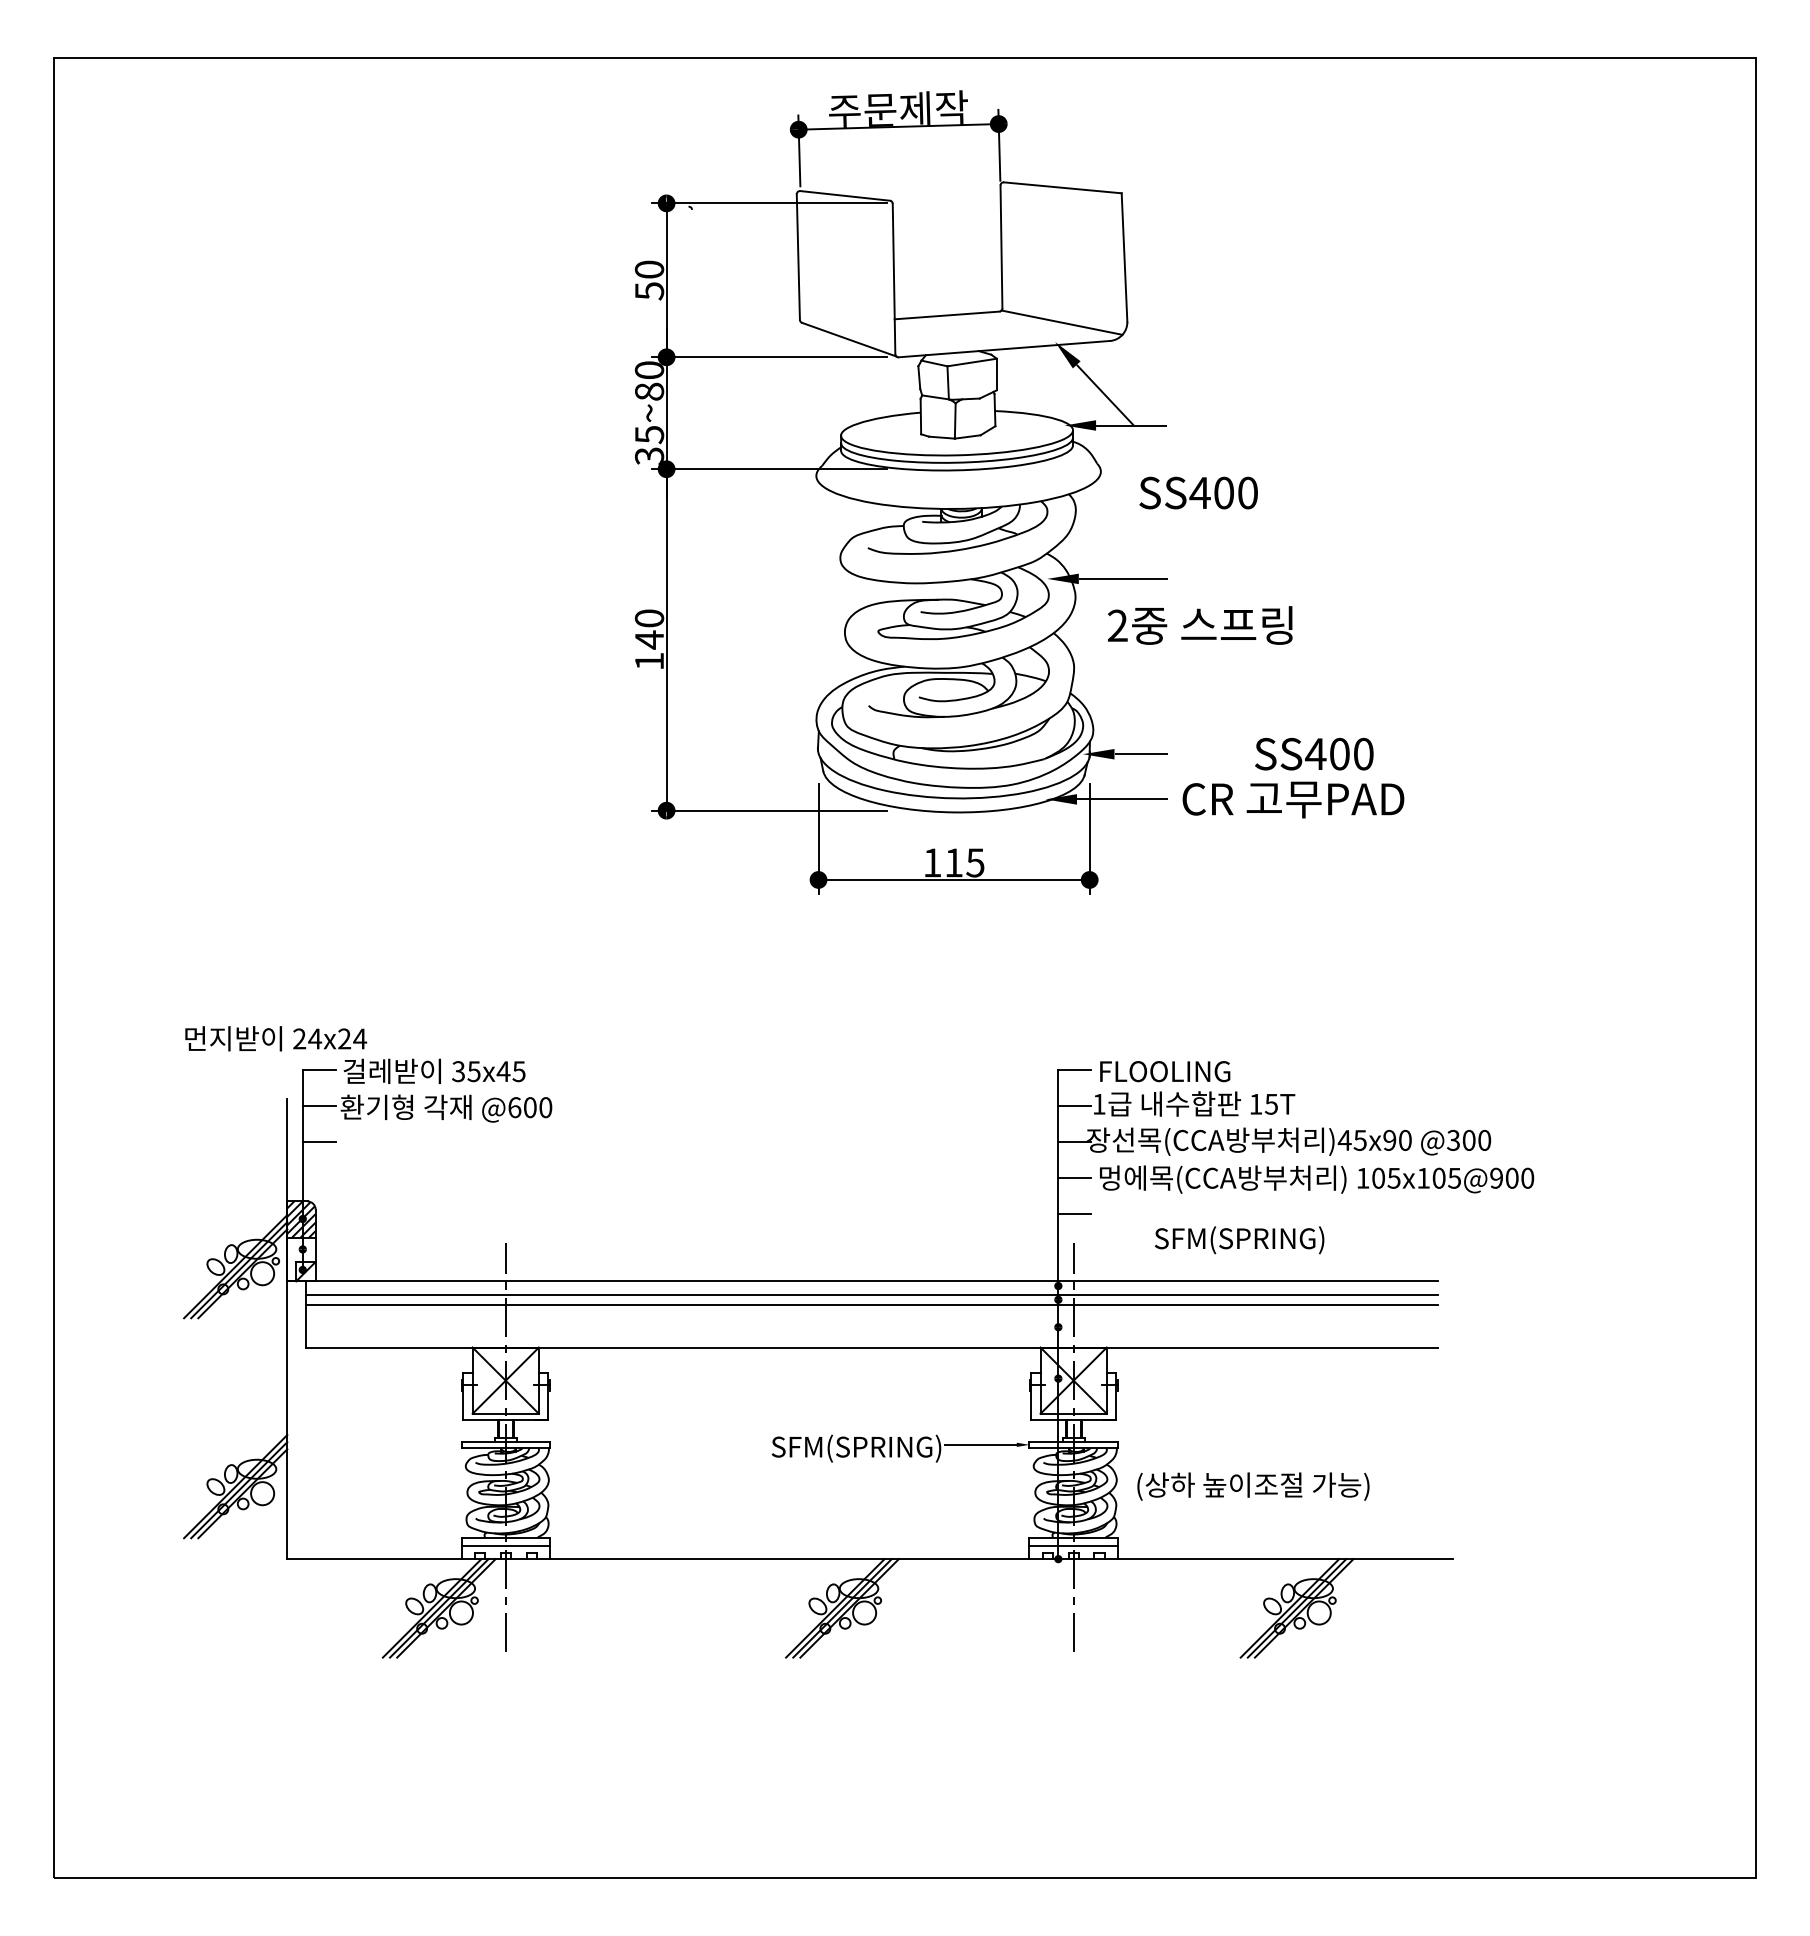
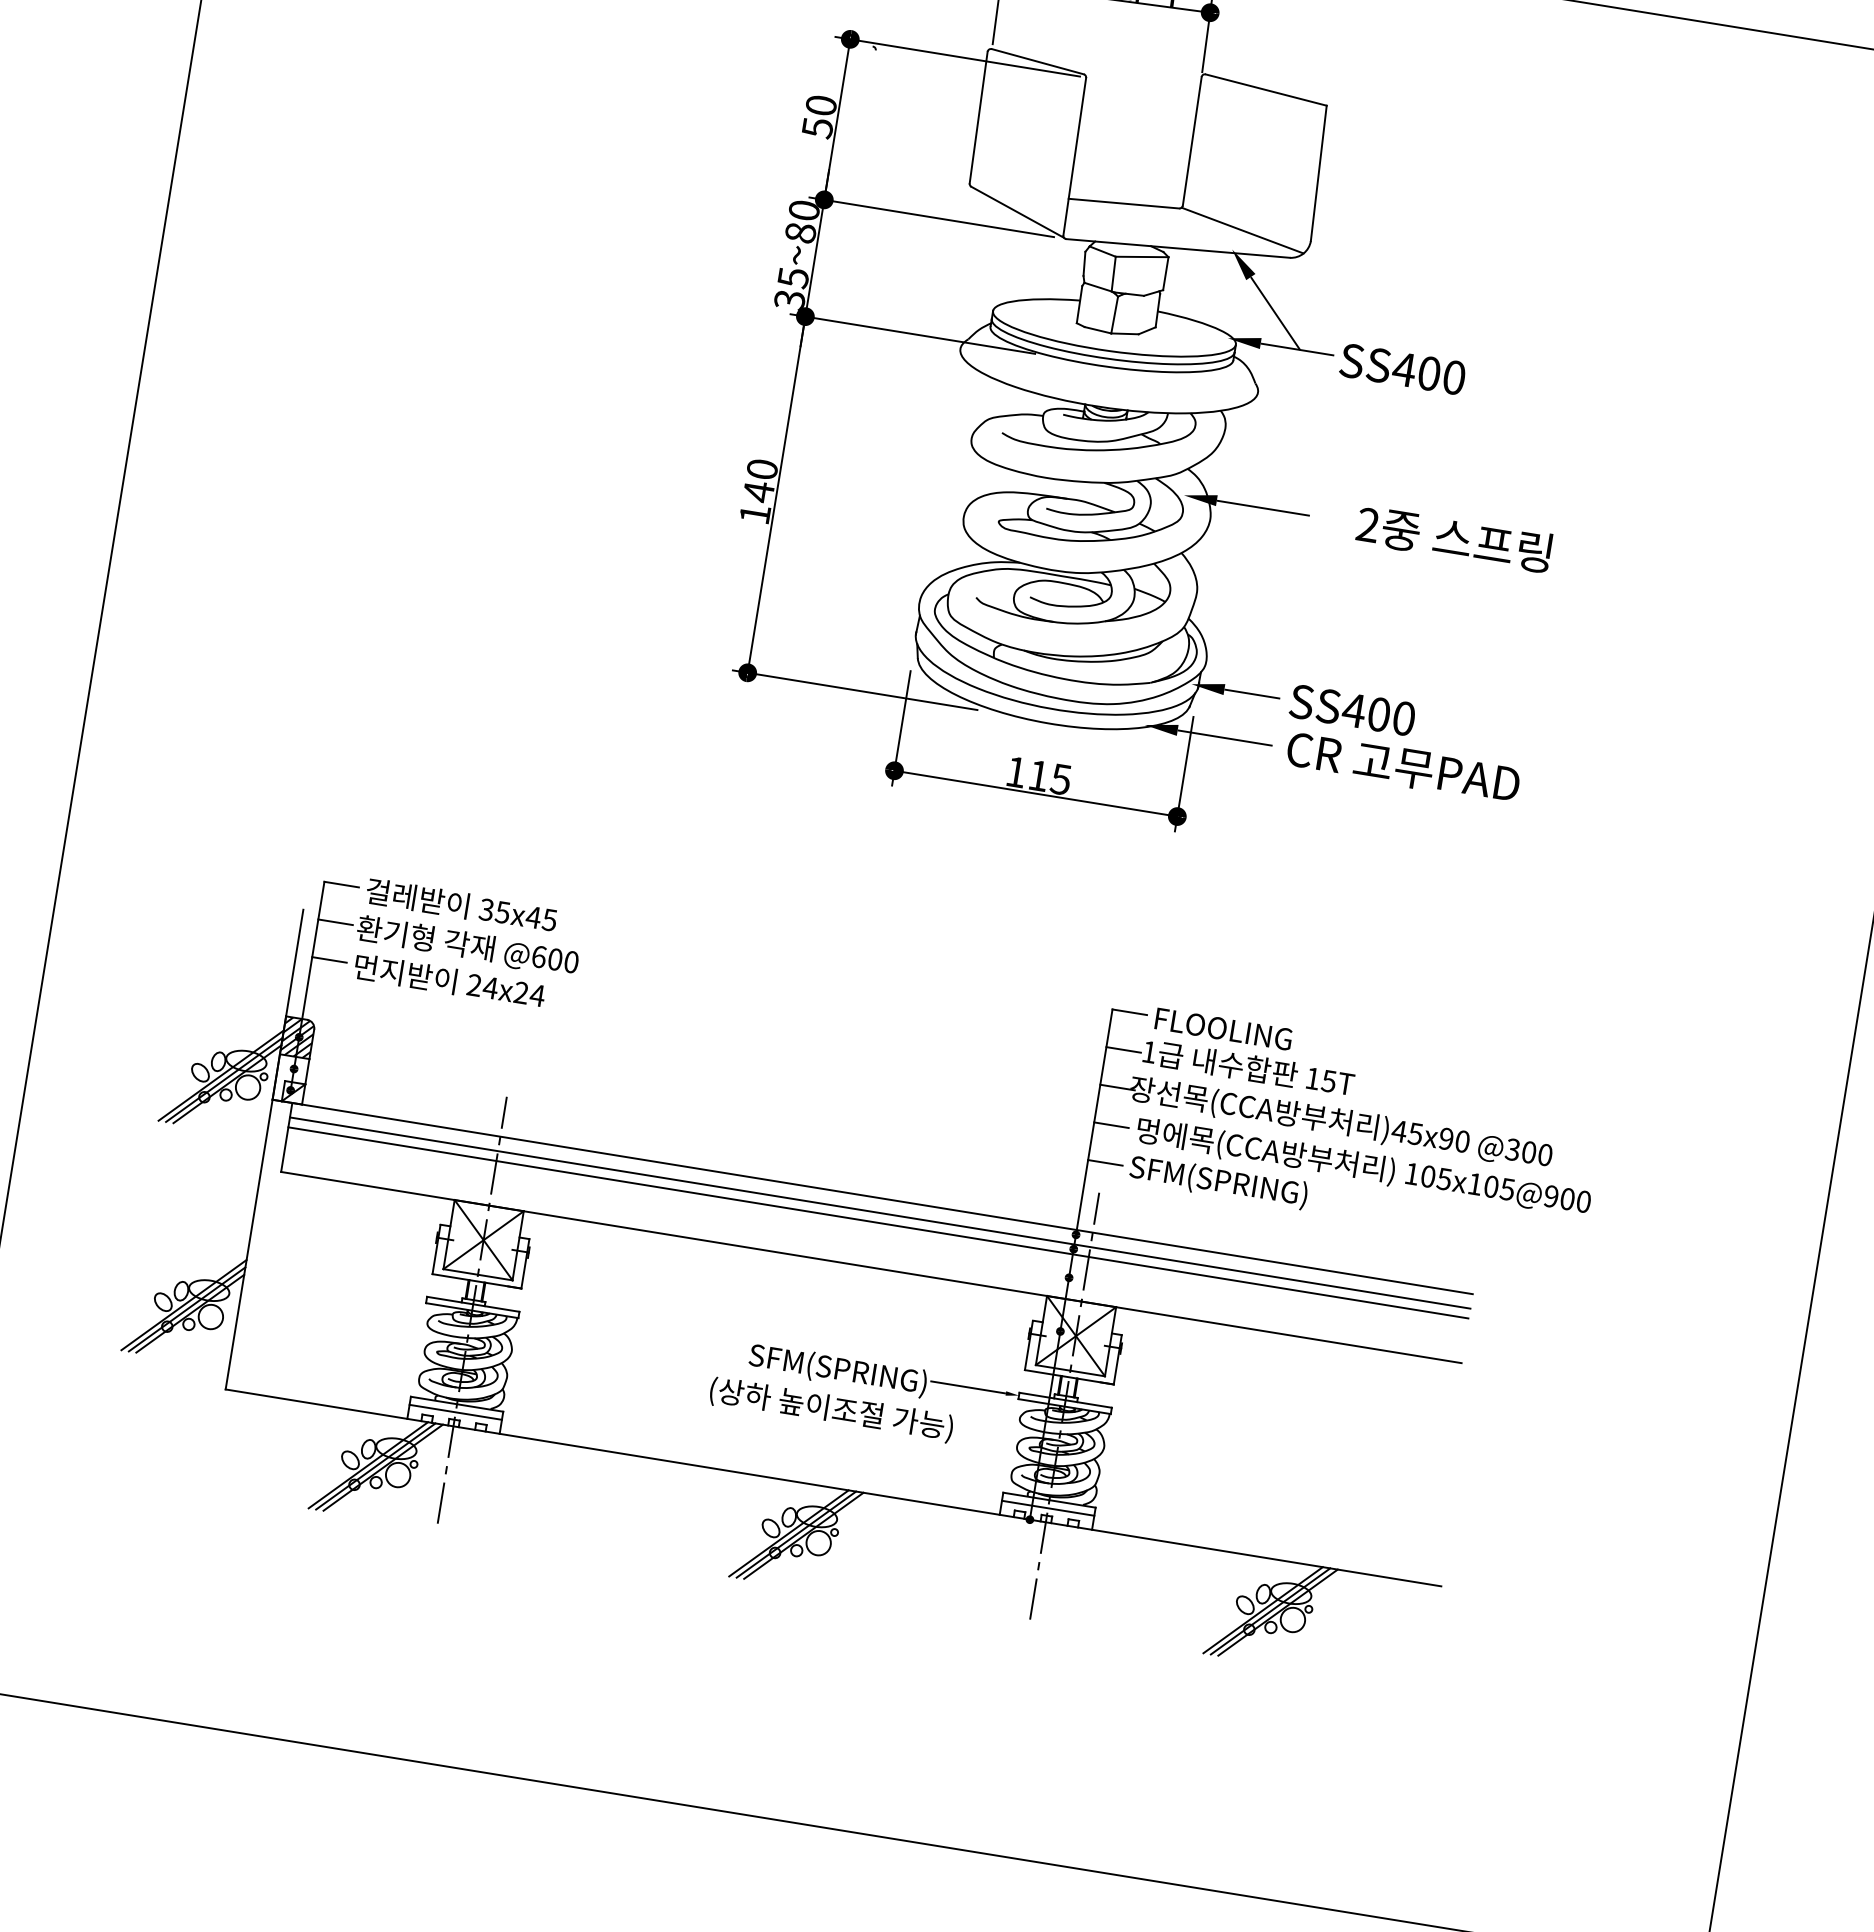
text: (1198, 492) -> (1402, 368), moved
text: (1200, 625) -> (1454, 538), moved
text: (1314, 754) -> (1352, 710), moved
text: (276, 1038) -> (450, 980), moved
text: (1239, 1240) -> (1218, 1182), moved
text: (1253, 1486) -> (831, 1409), moved

